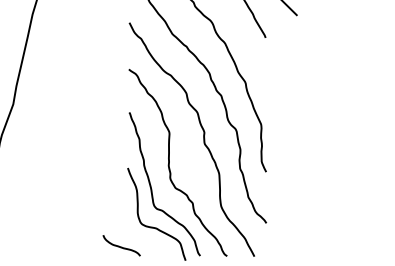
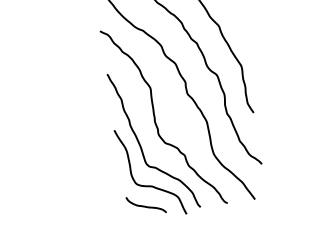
curve: (121, 246) -> (146, 205), moved

